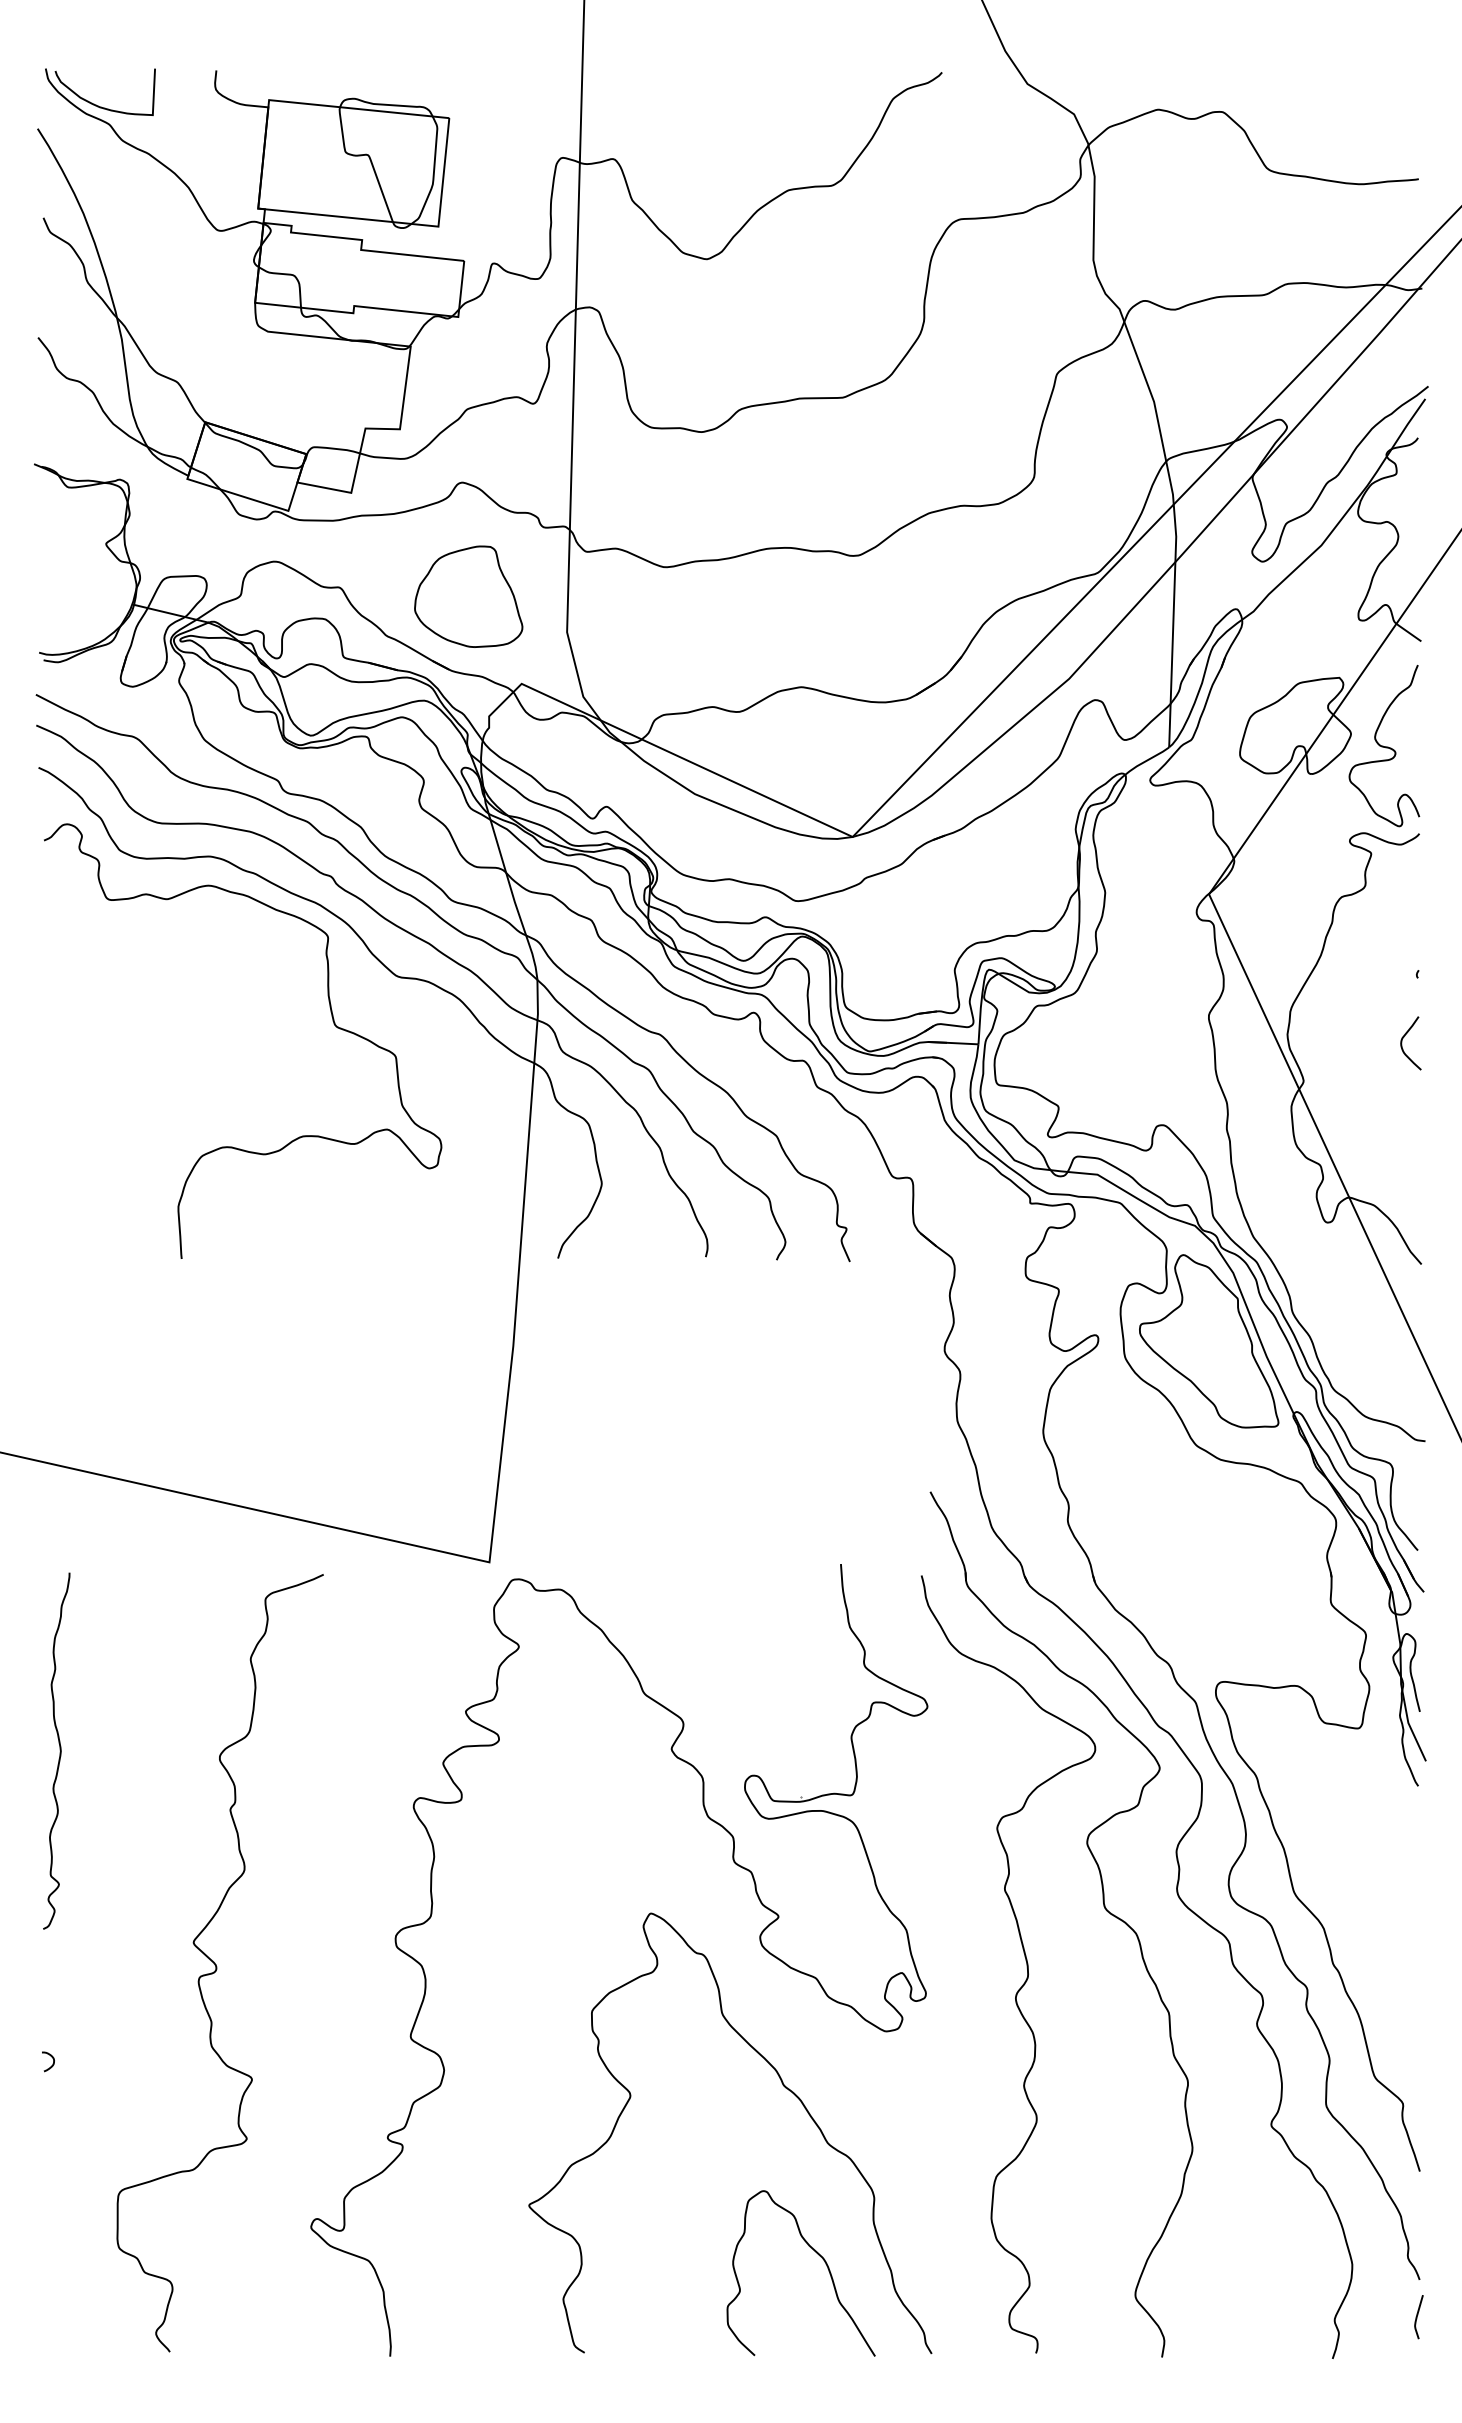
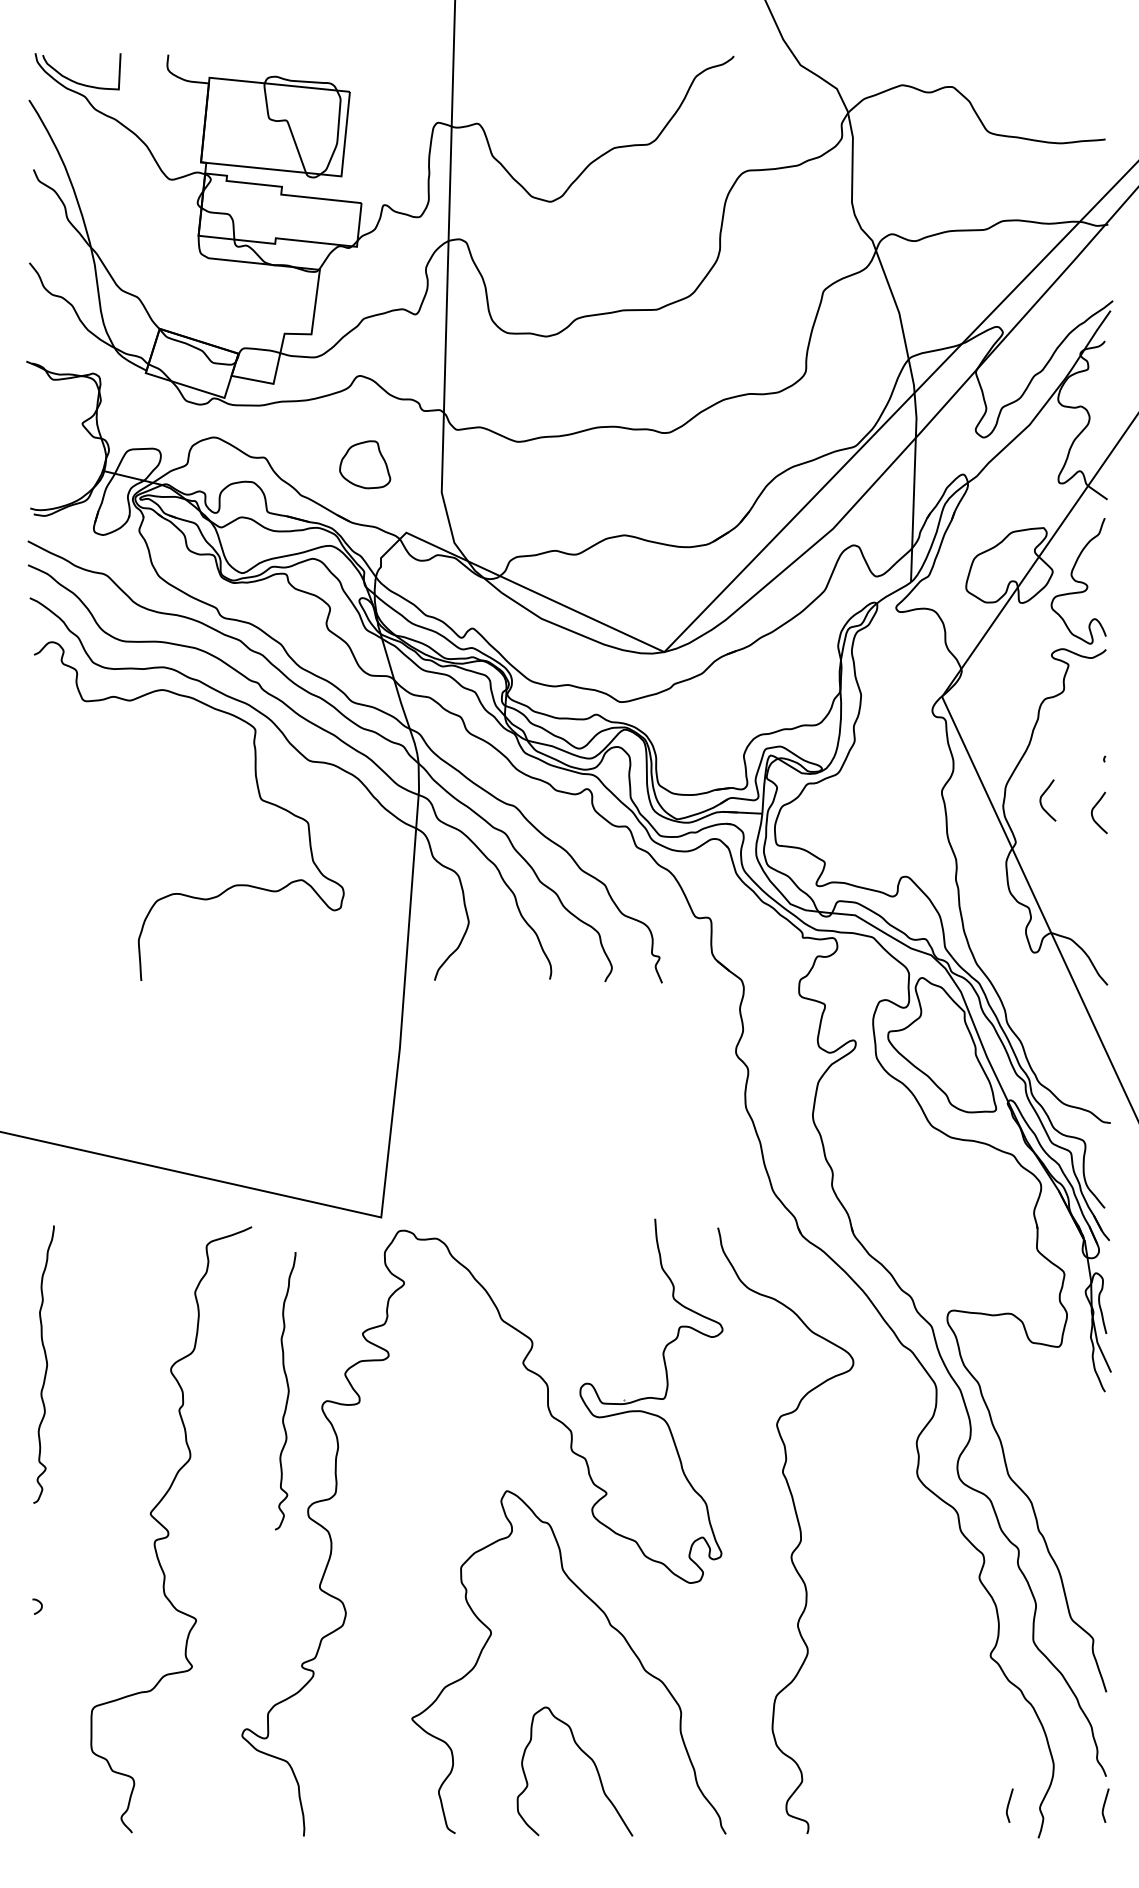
part: (468, 596) -> (364, 464), size x0.6
curve: (1336, 1027) -> (1041, 800), added
curve: (369, 1784) -> (287, 1390), added
part: (1103, 1906) -> (859, 1485), removed
curve: (818, 2255) -> (588, 1757), moved
curve: (1294, 2317) -> (1008, 1806), added

